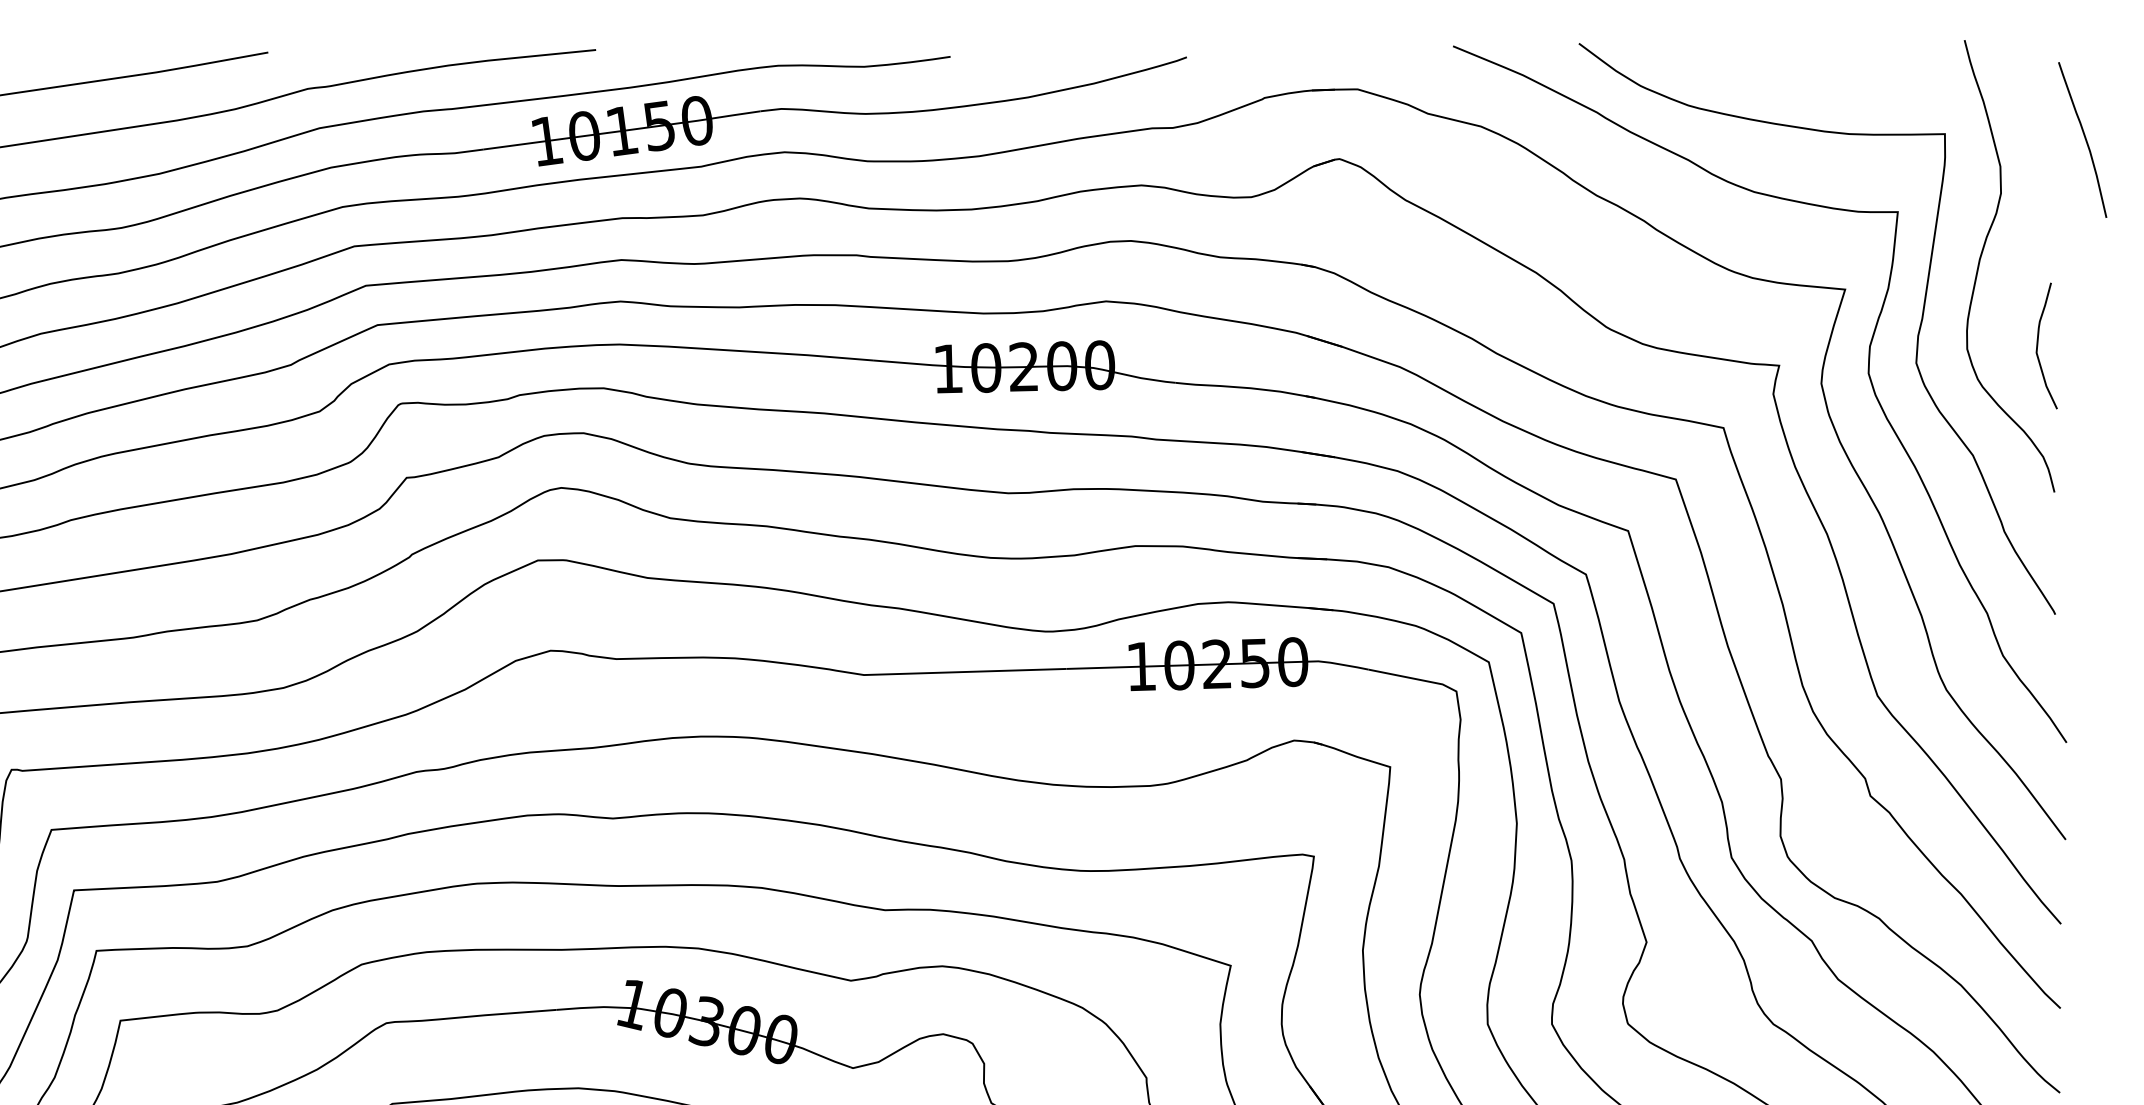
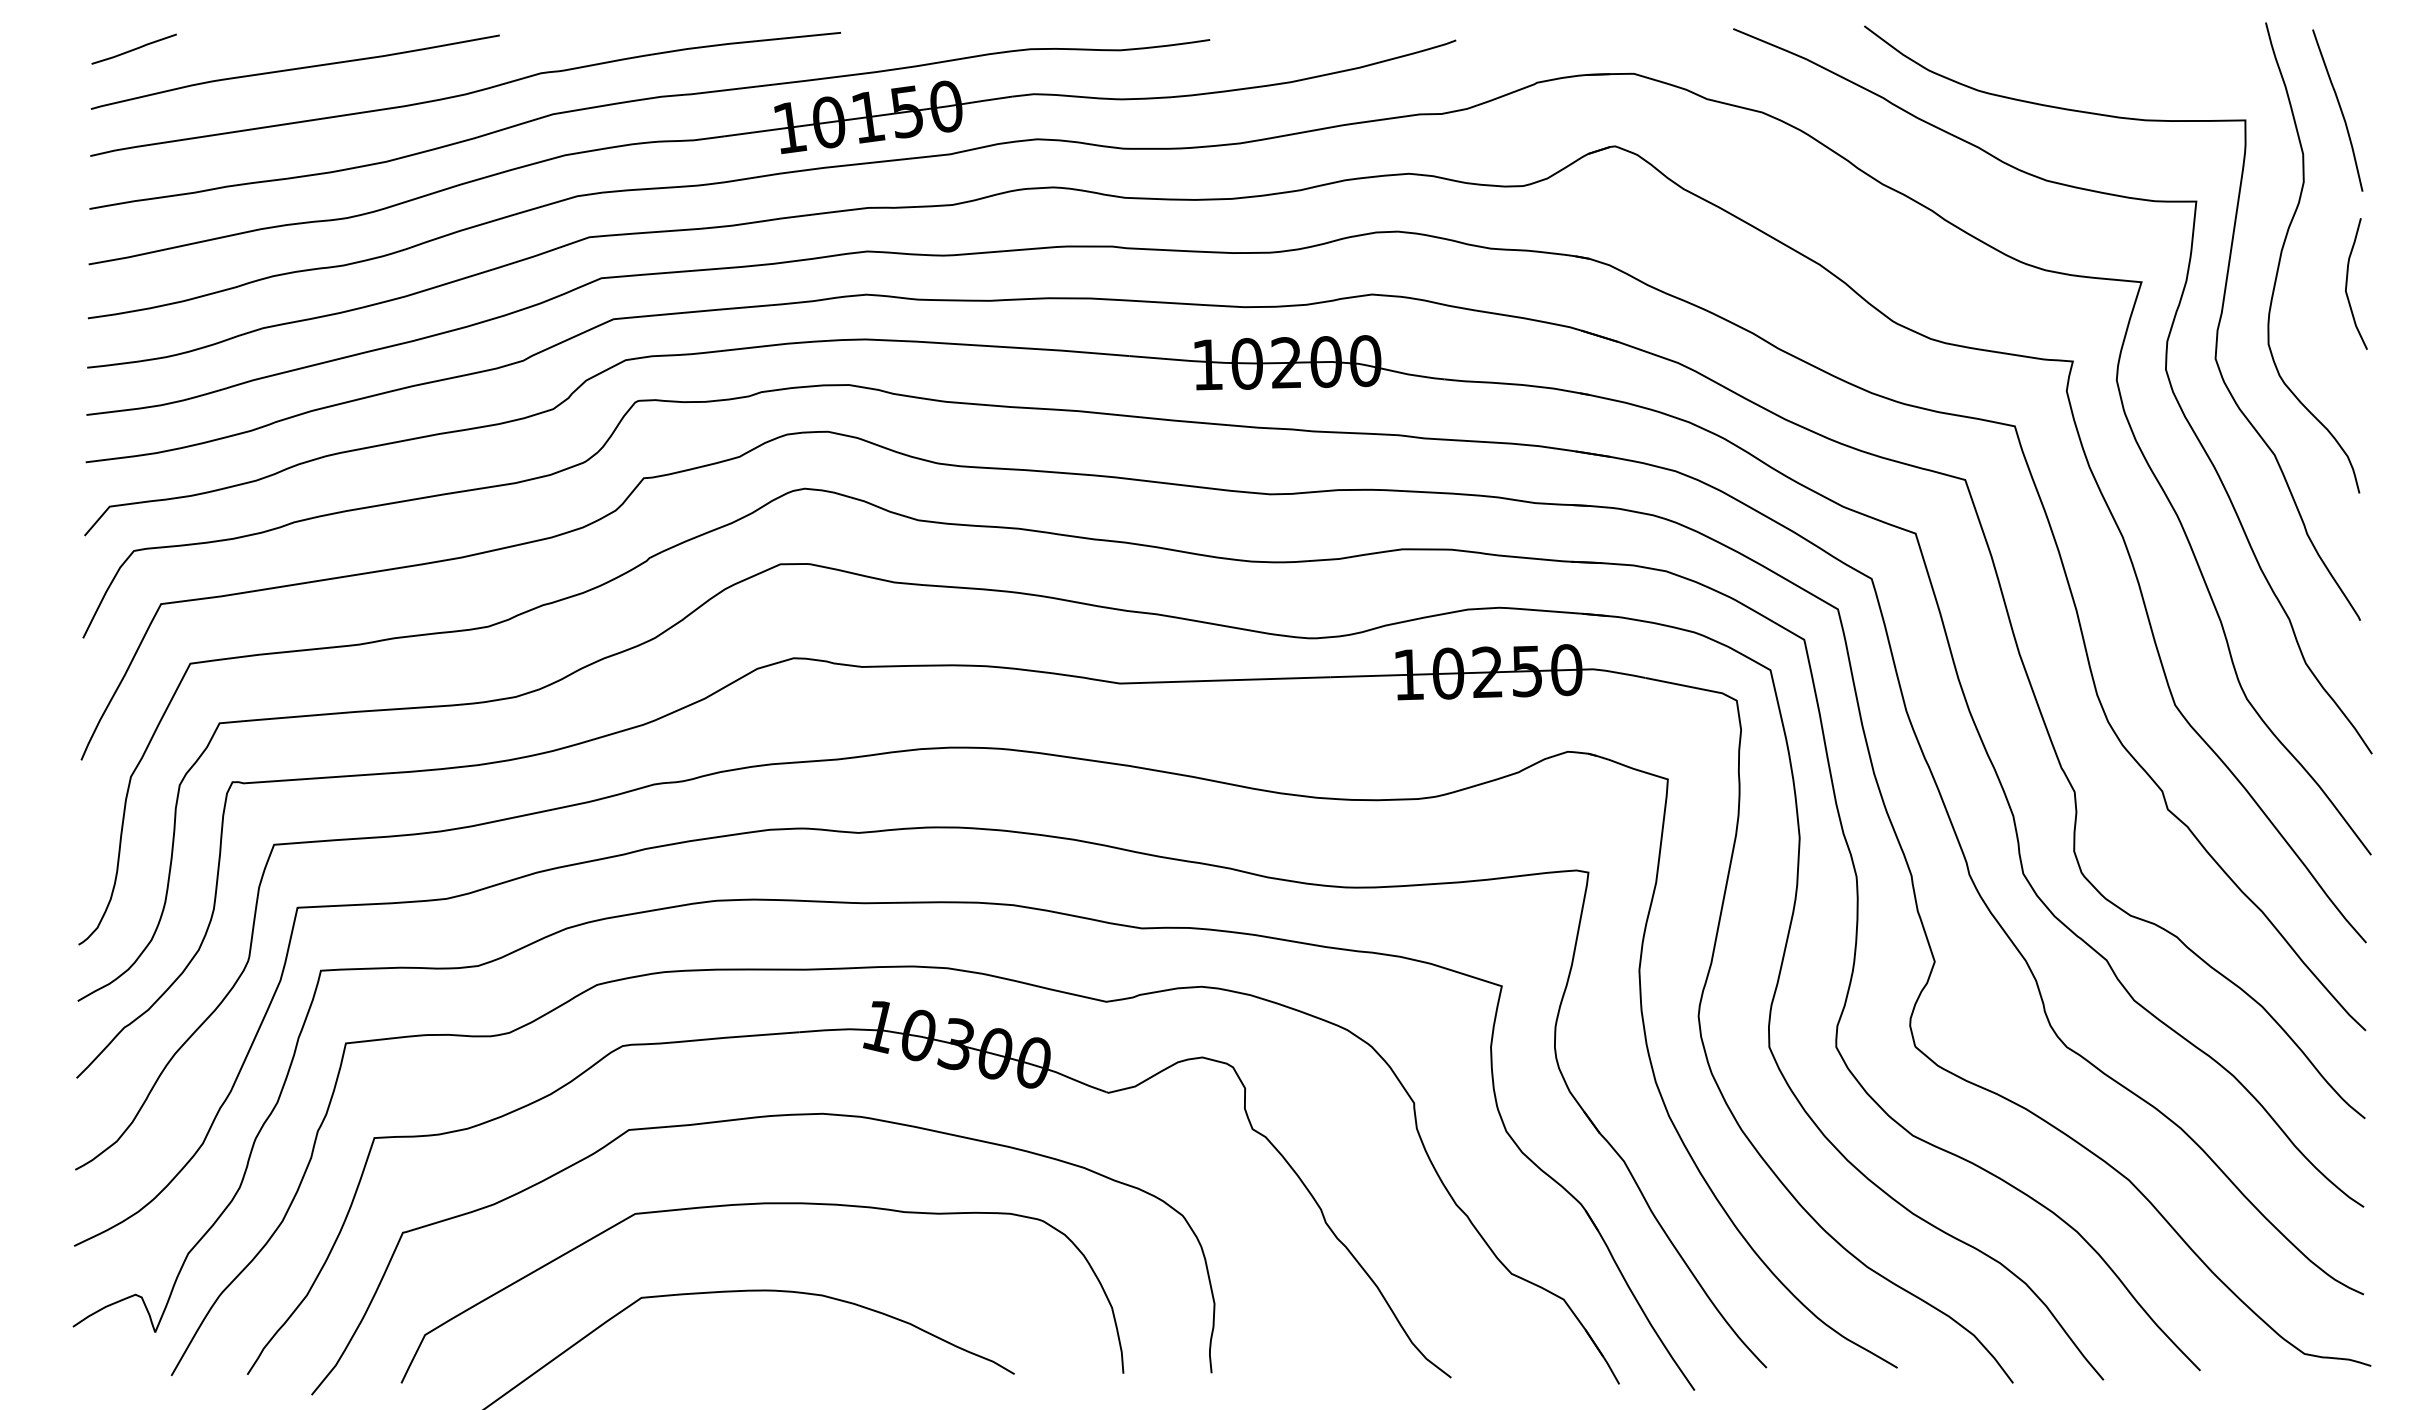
curve: (2084, 138) -> (2339, 108), moved
curve: (2038, 345) -> (2347, 283), moved

